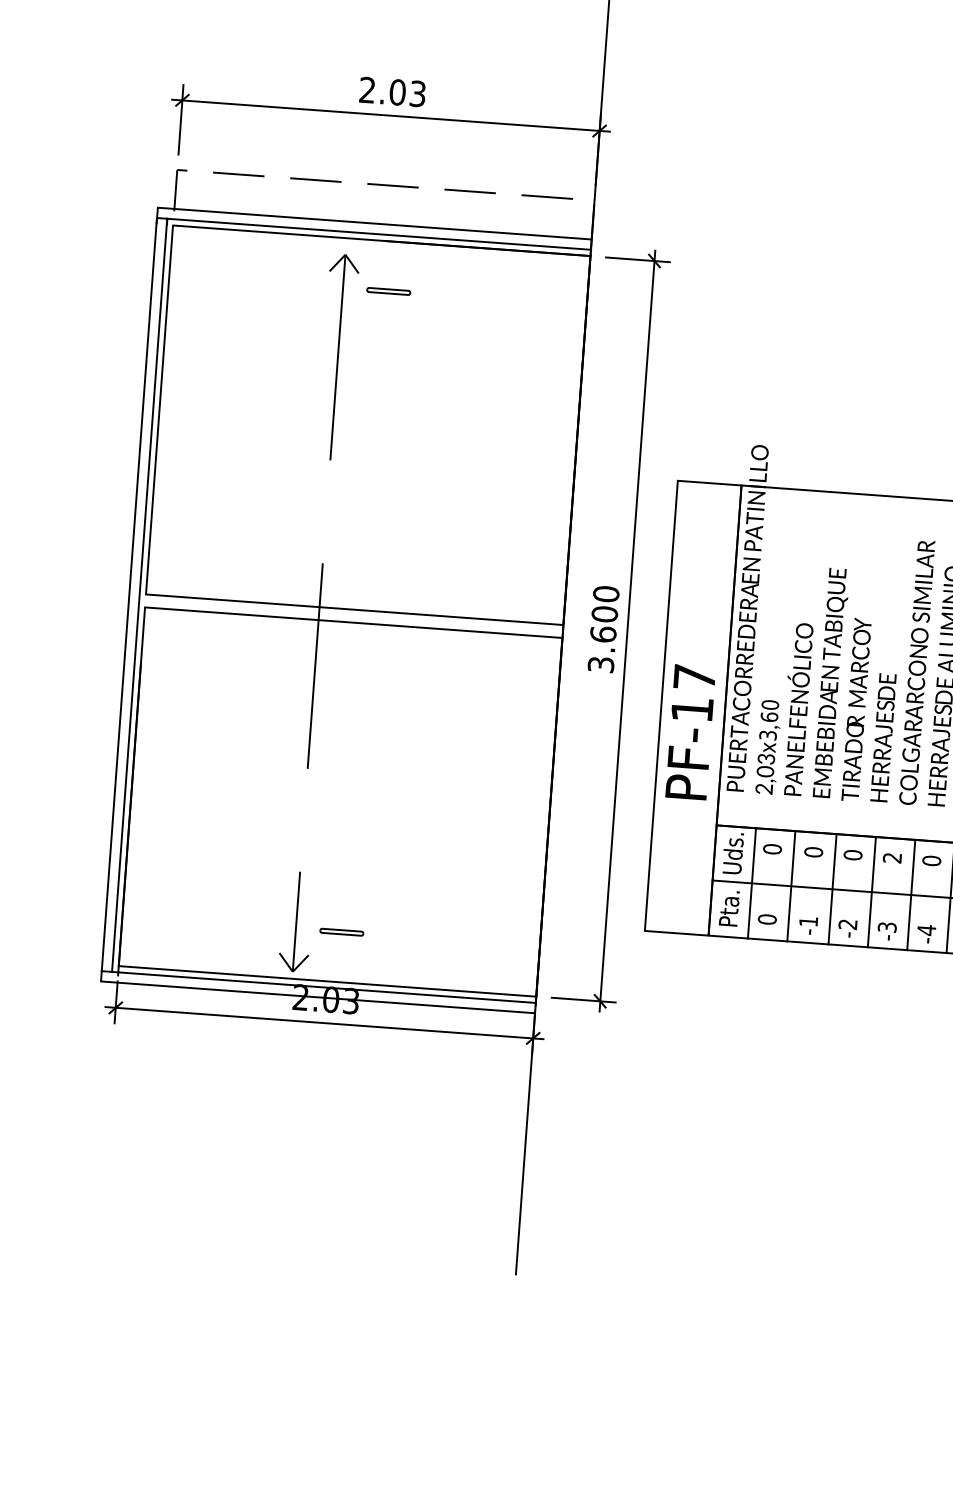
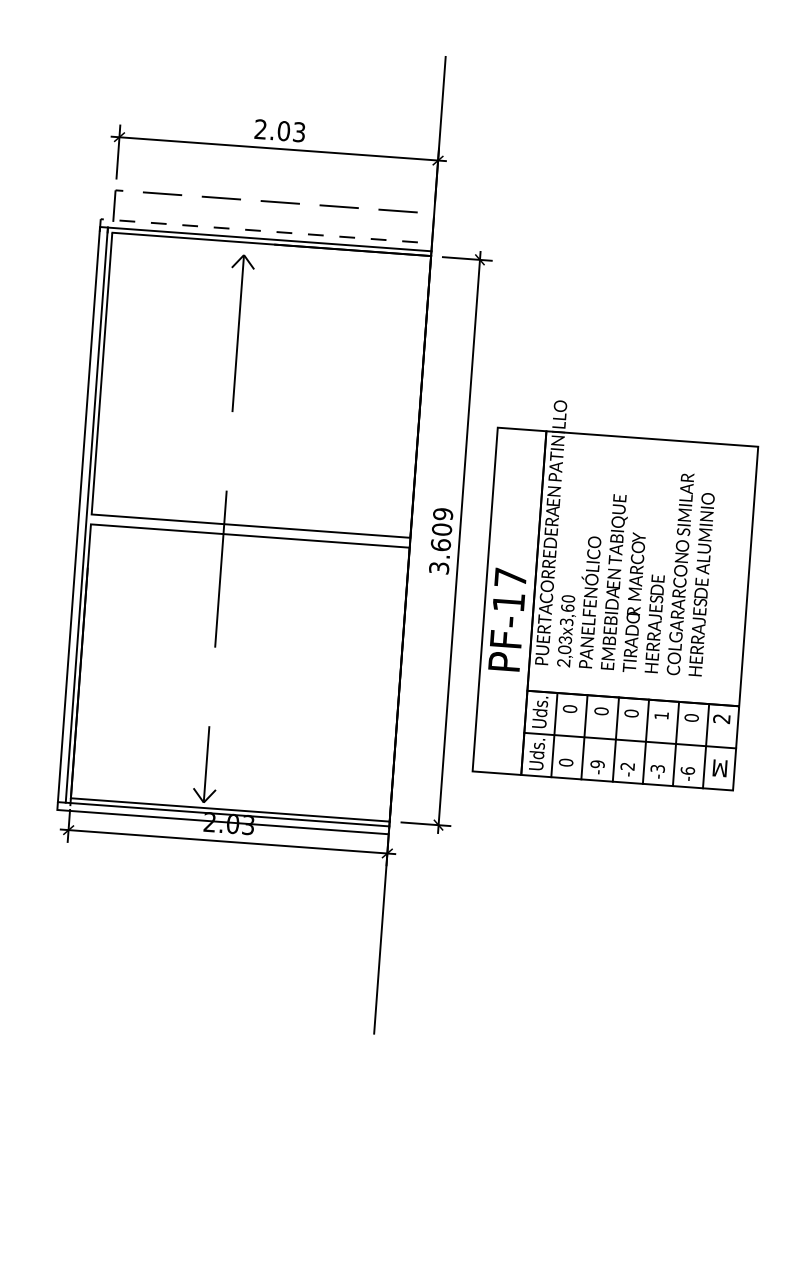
line: (367, 222) -> (260, 230), solid -> dashed
part: (388, 290) -> (276, 282), removed
text: (606, 594) -> (443, 514), 3.600 -> 3.609
text: (892, 857) -> (661, 715), 2 -> 1
text: (729, 908) -> (537, 754), Pta. -> Uds.
text: (808, 921) -> (597, 764), -1 -> -9
part: (340, 931) -> (240, 771), removed
text: (926, 931) -> (687, 771), -4 -> -6

